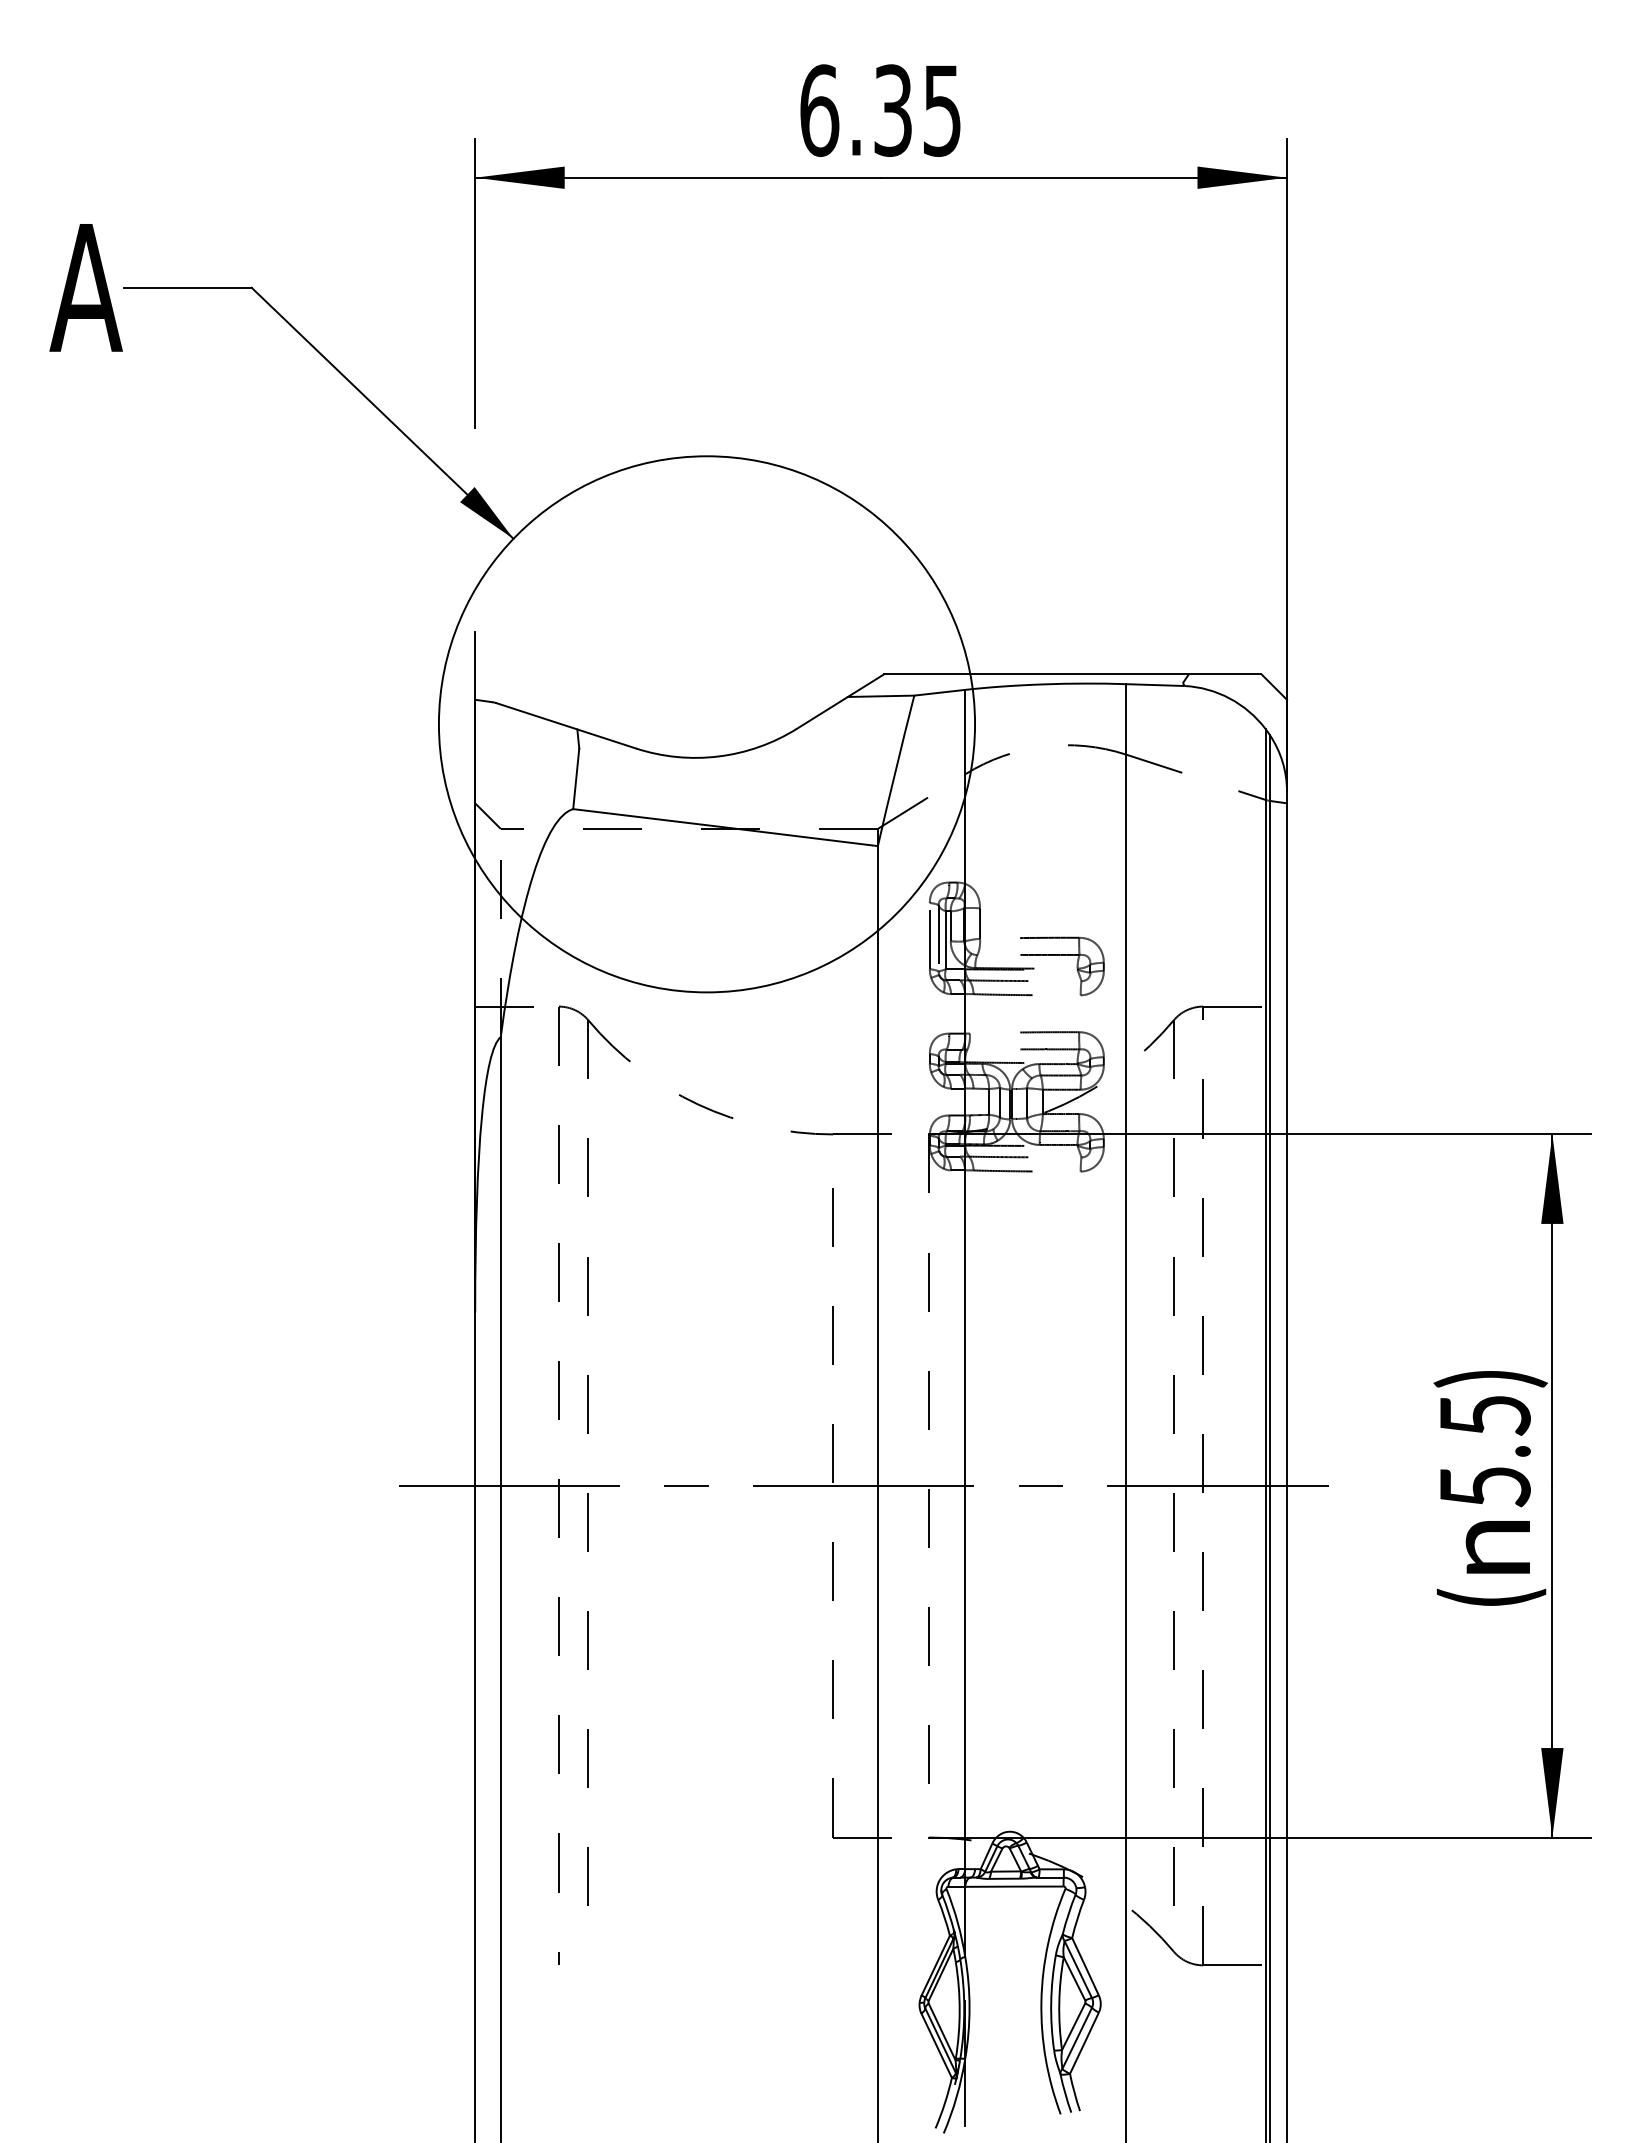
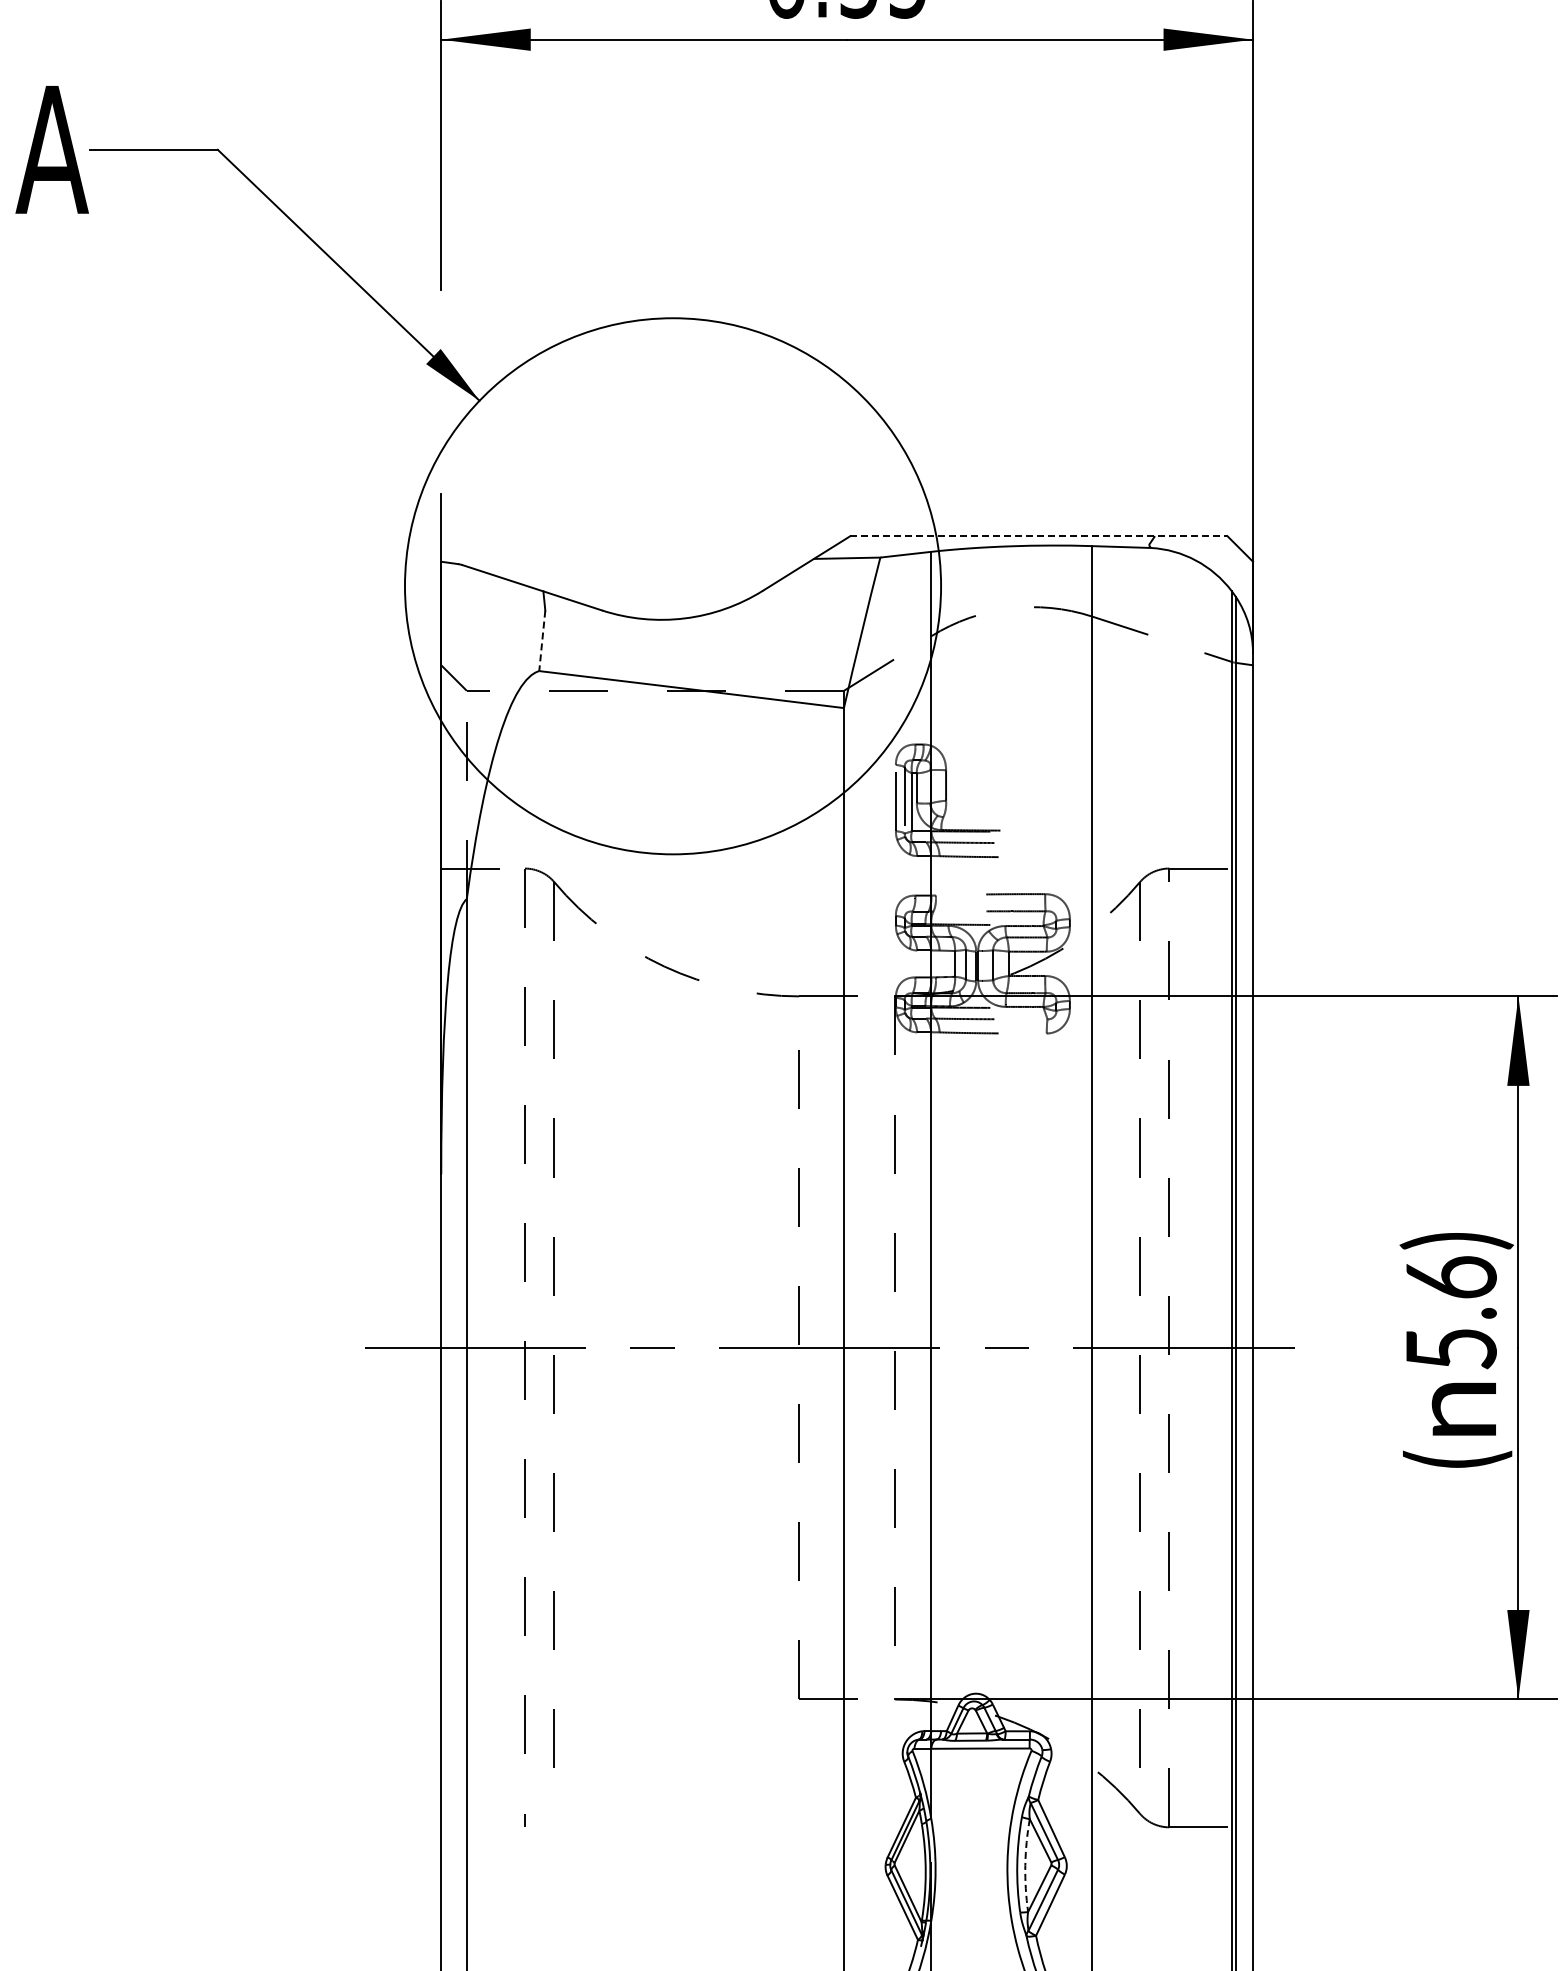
line: (1072, 674) -> (1038, 536), solid -> dashed
line: (576, 779) -> (542, 641), solid -> dashed
part: (1062, 955) -> (1028, 817), removed
text: (1485, 1415) -> (1451, 1277), 5.5) -> 5.6)
arc: (1059, 2003) -> (1025, 1865), solid -> dashed

